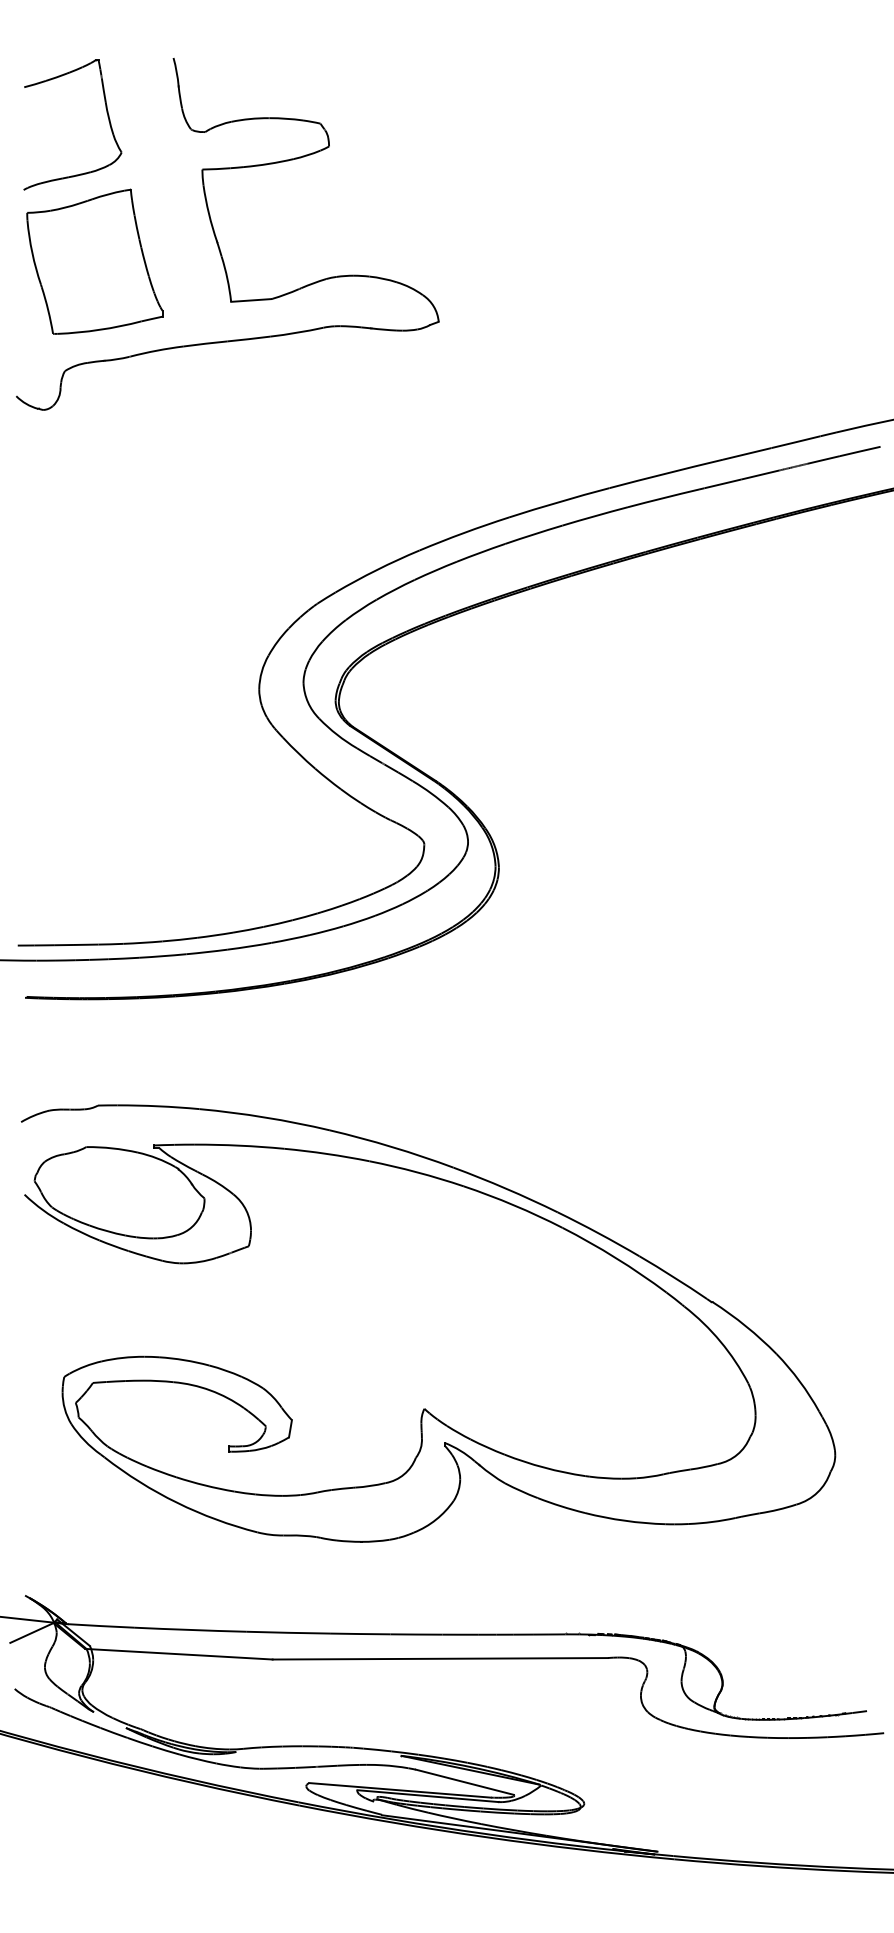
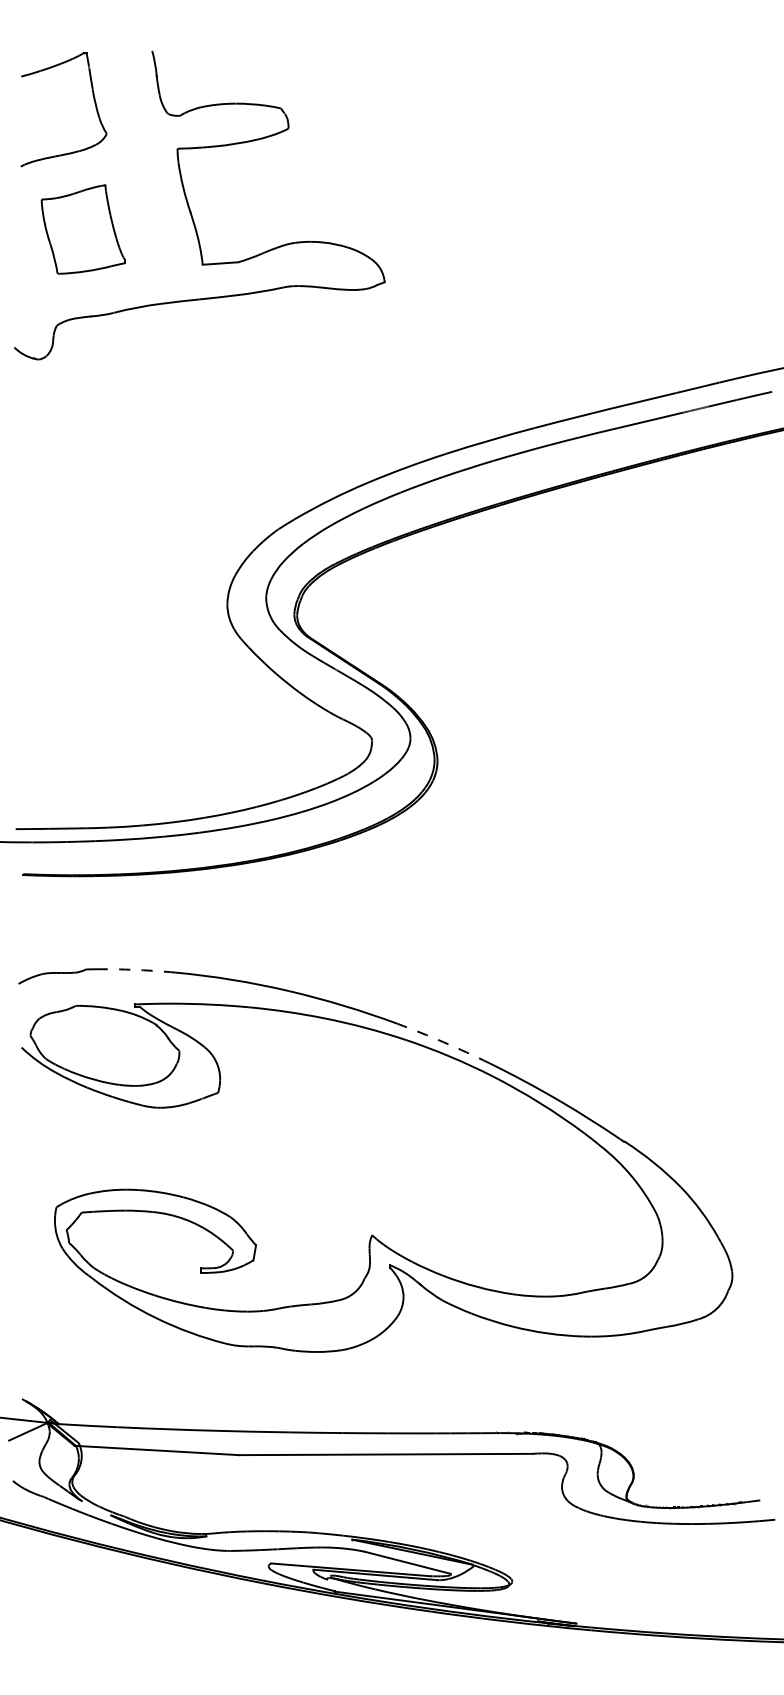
part: (94, 261) -> (82, 229), size x0.7
arc: (158, 1106) -> (139, 970), solid -> dashed
arc: (506, 1188) -> (444, 1042), solid -> dashed

